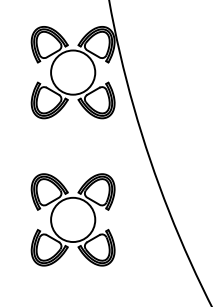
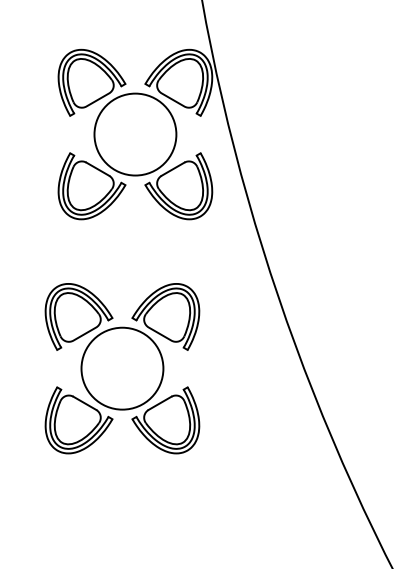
part: (72, 219) -> (121, 367), moved

